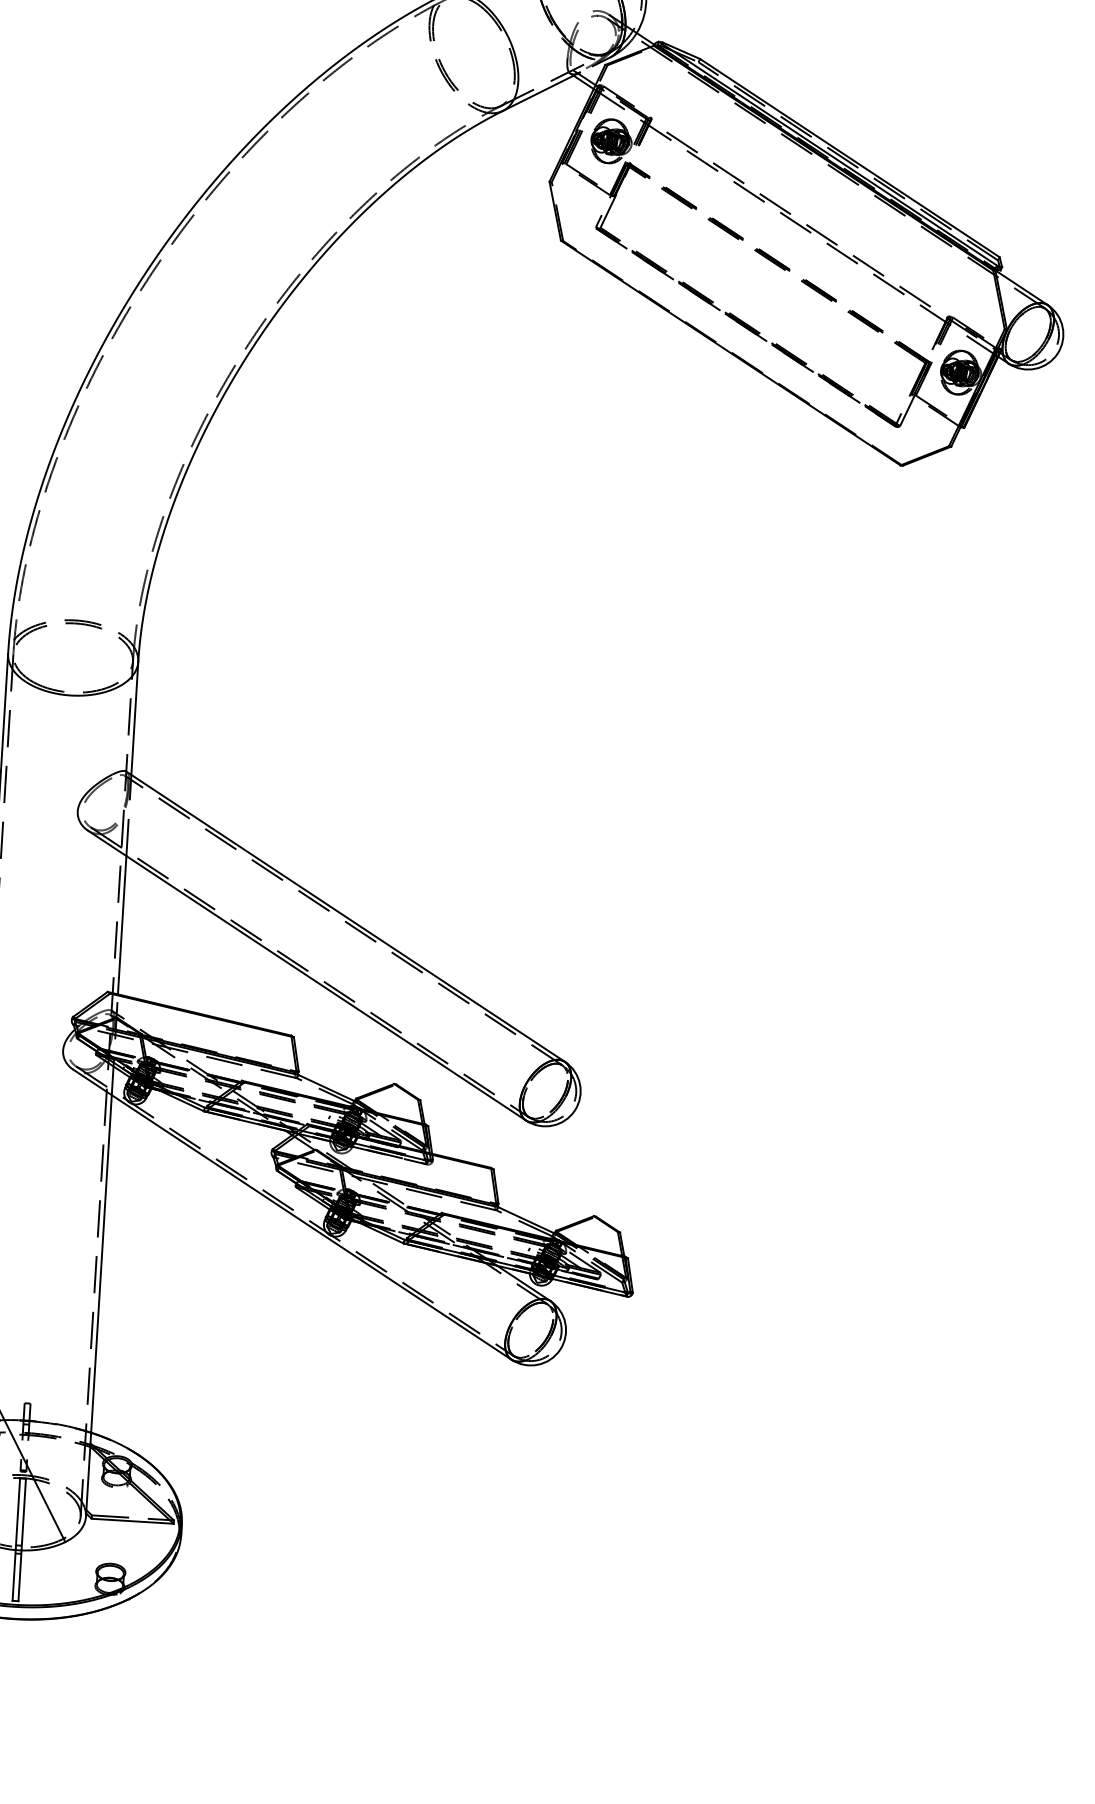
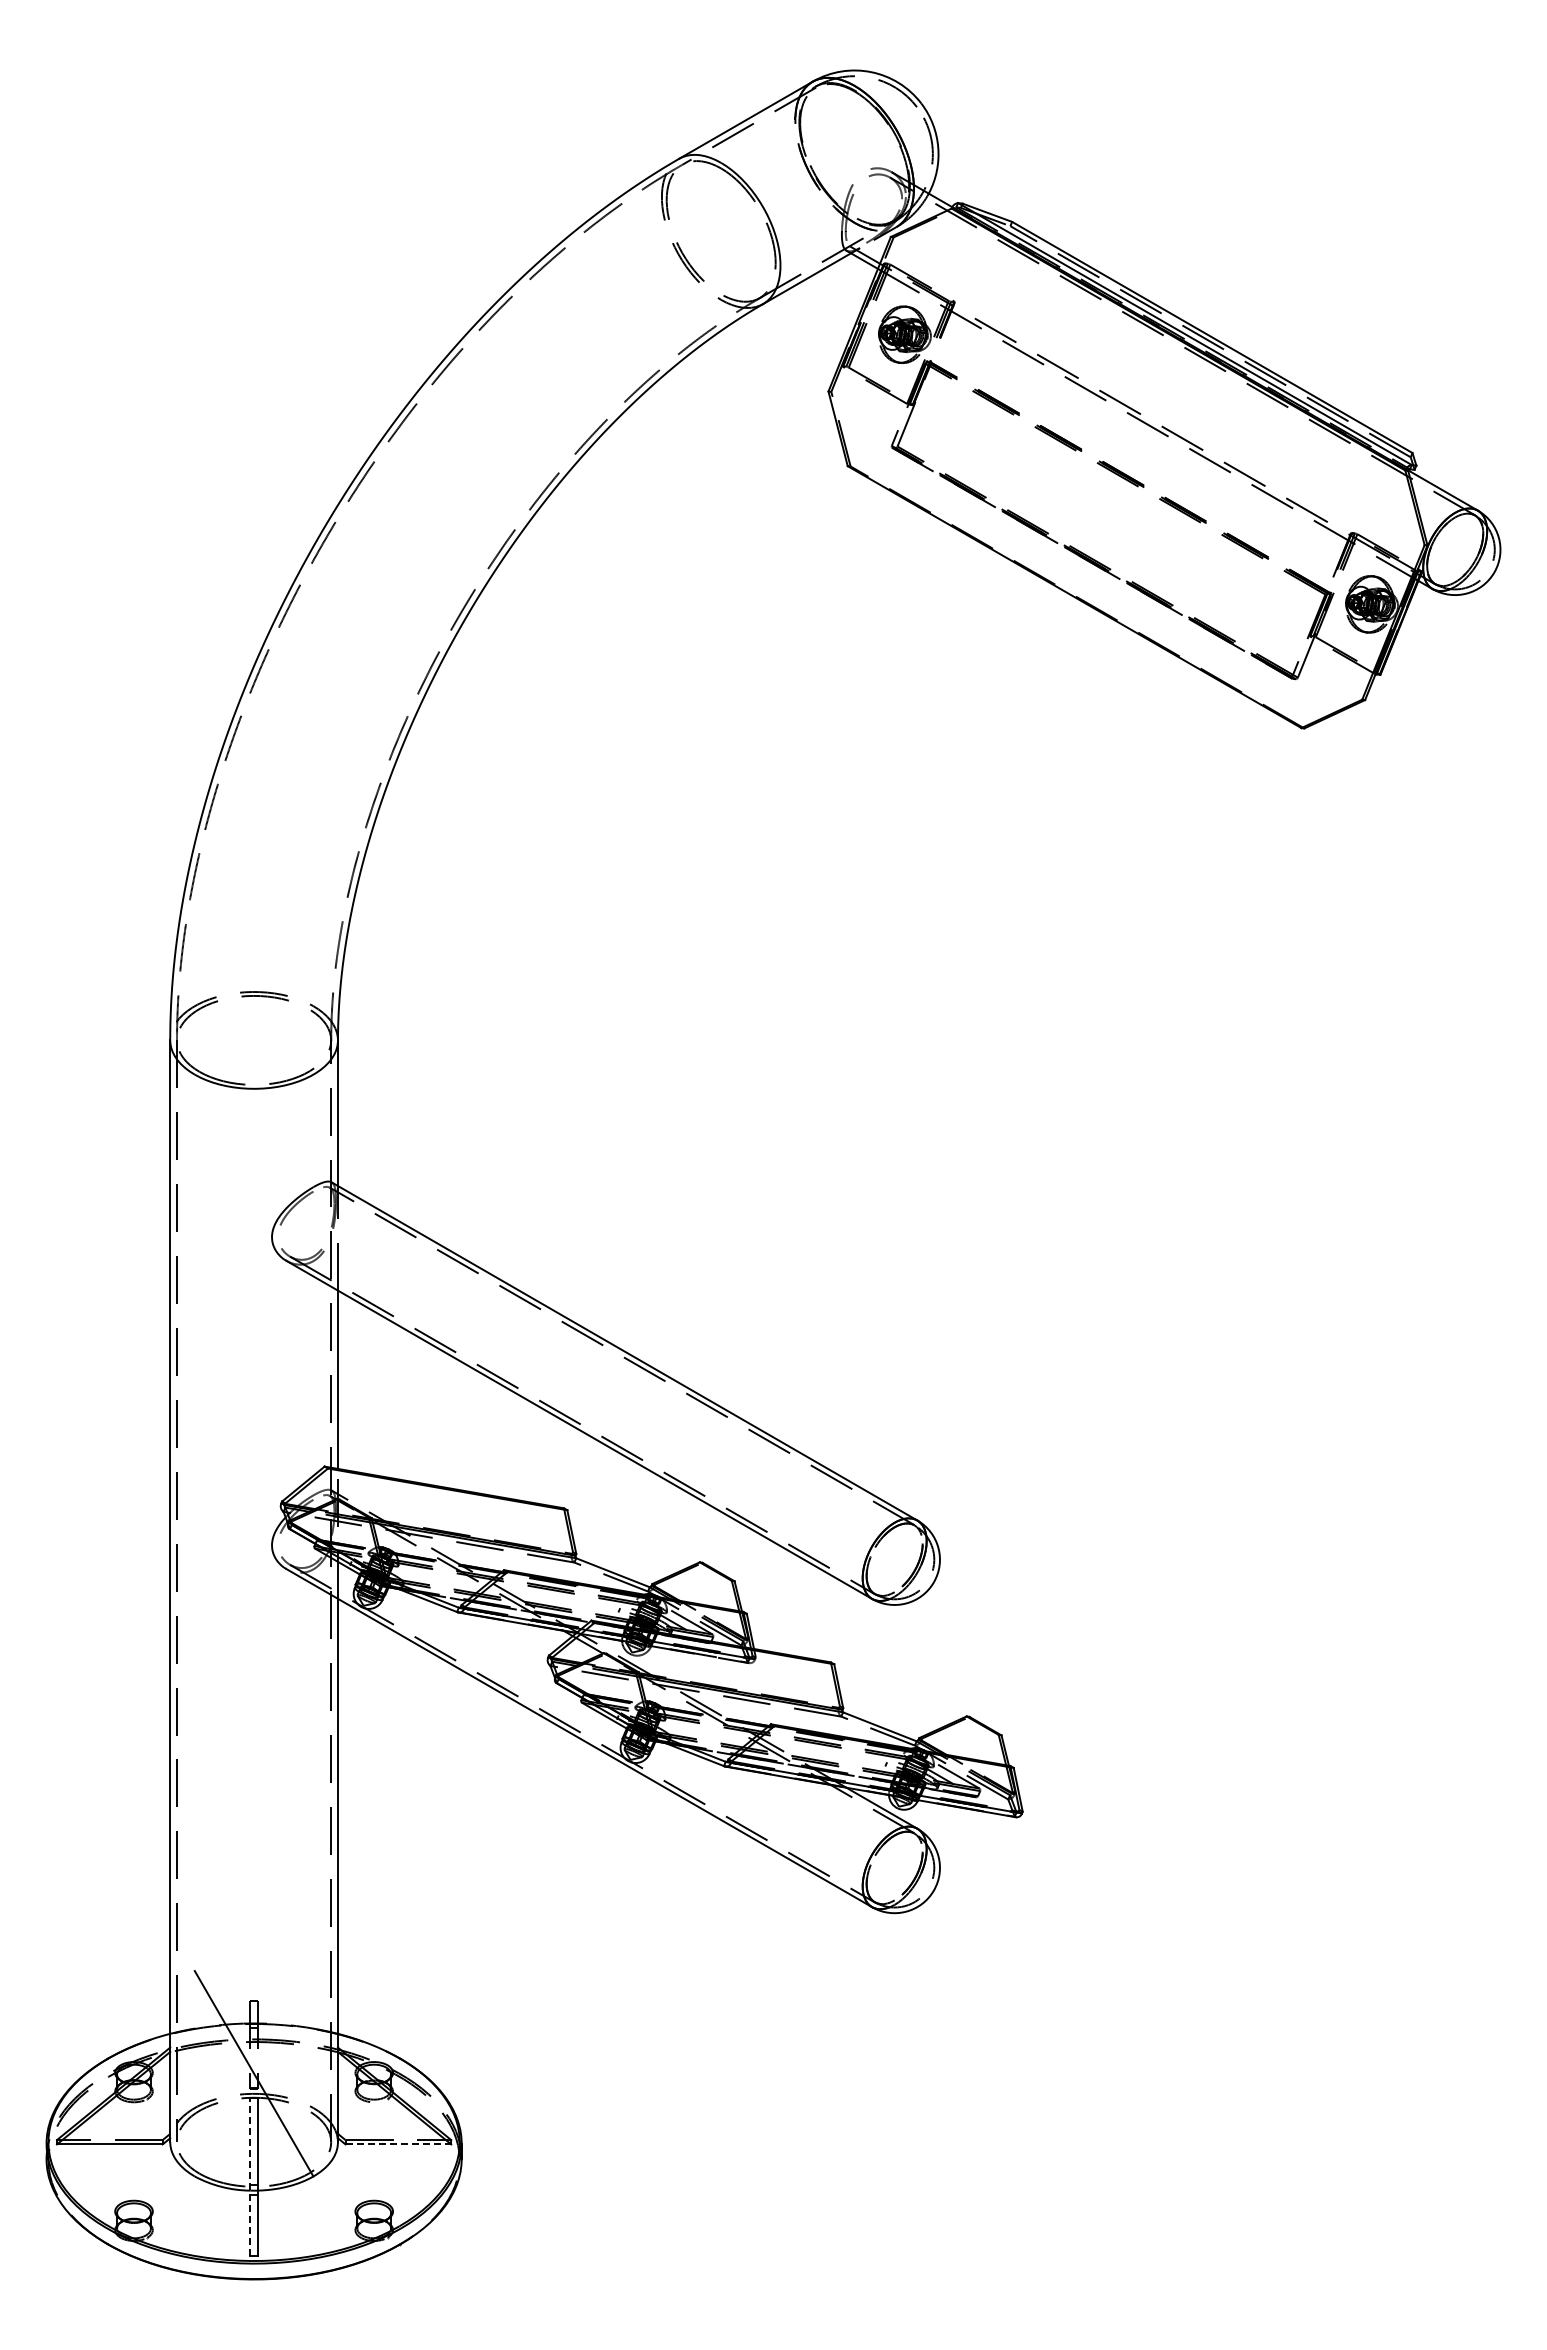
line: (132, 1521) -> (398, 2144), solid -> dashed
line: (16, 1539) -> (250, 2177), solid -> dashed

